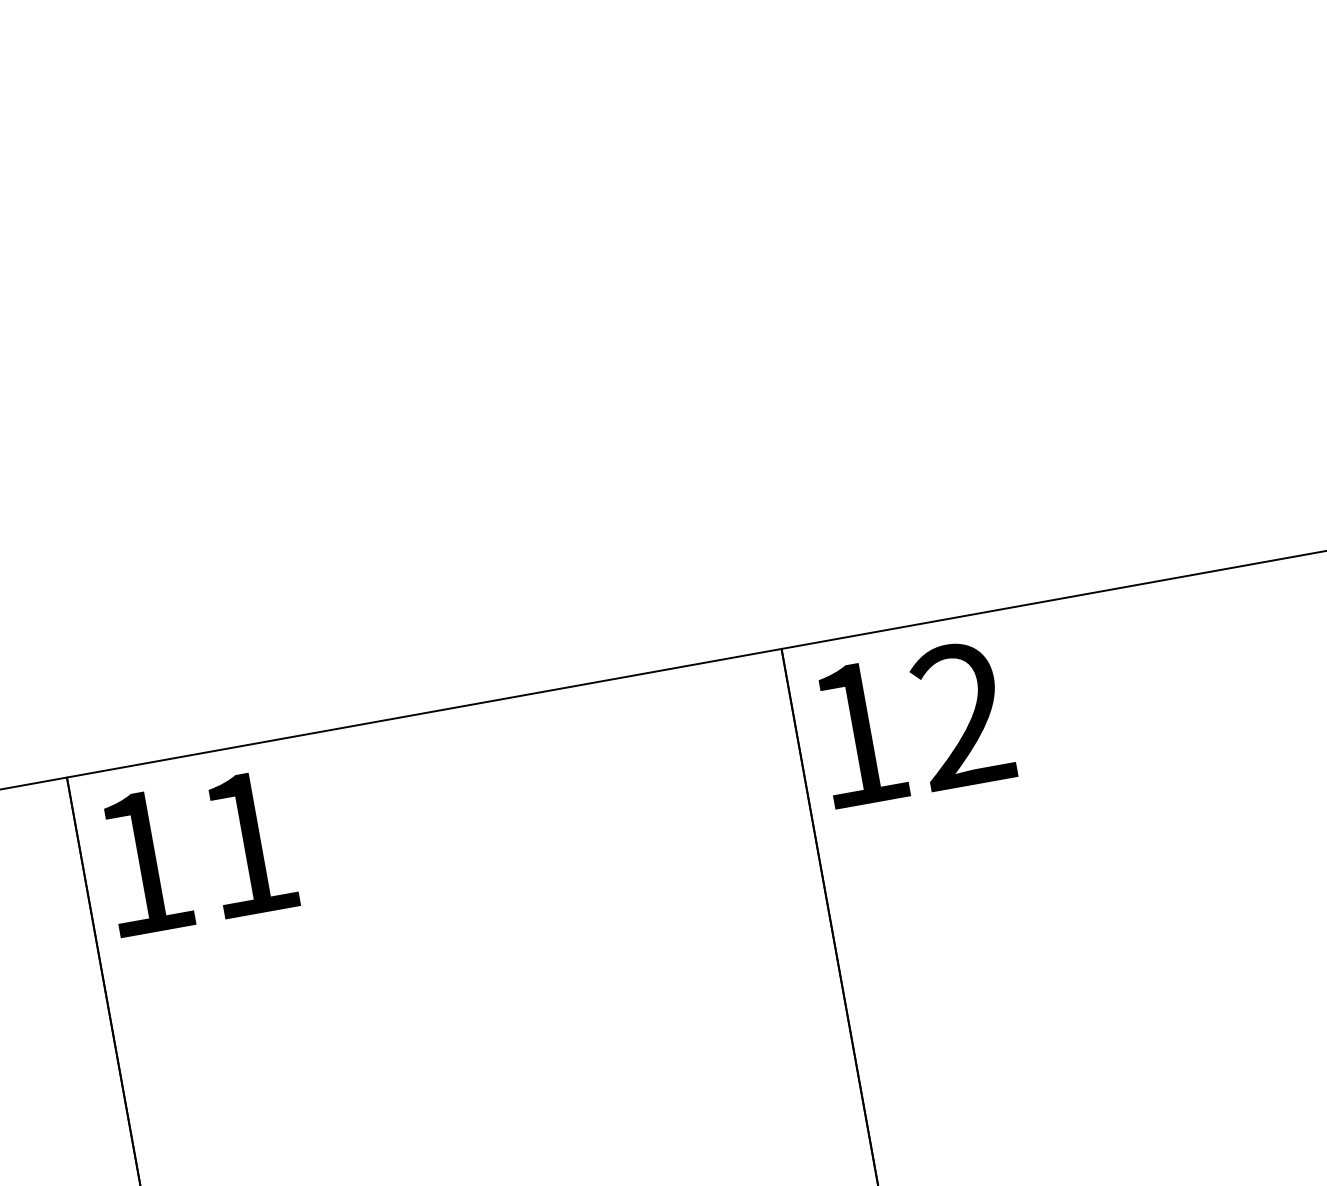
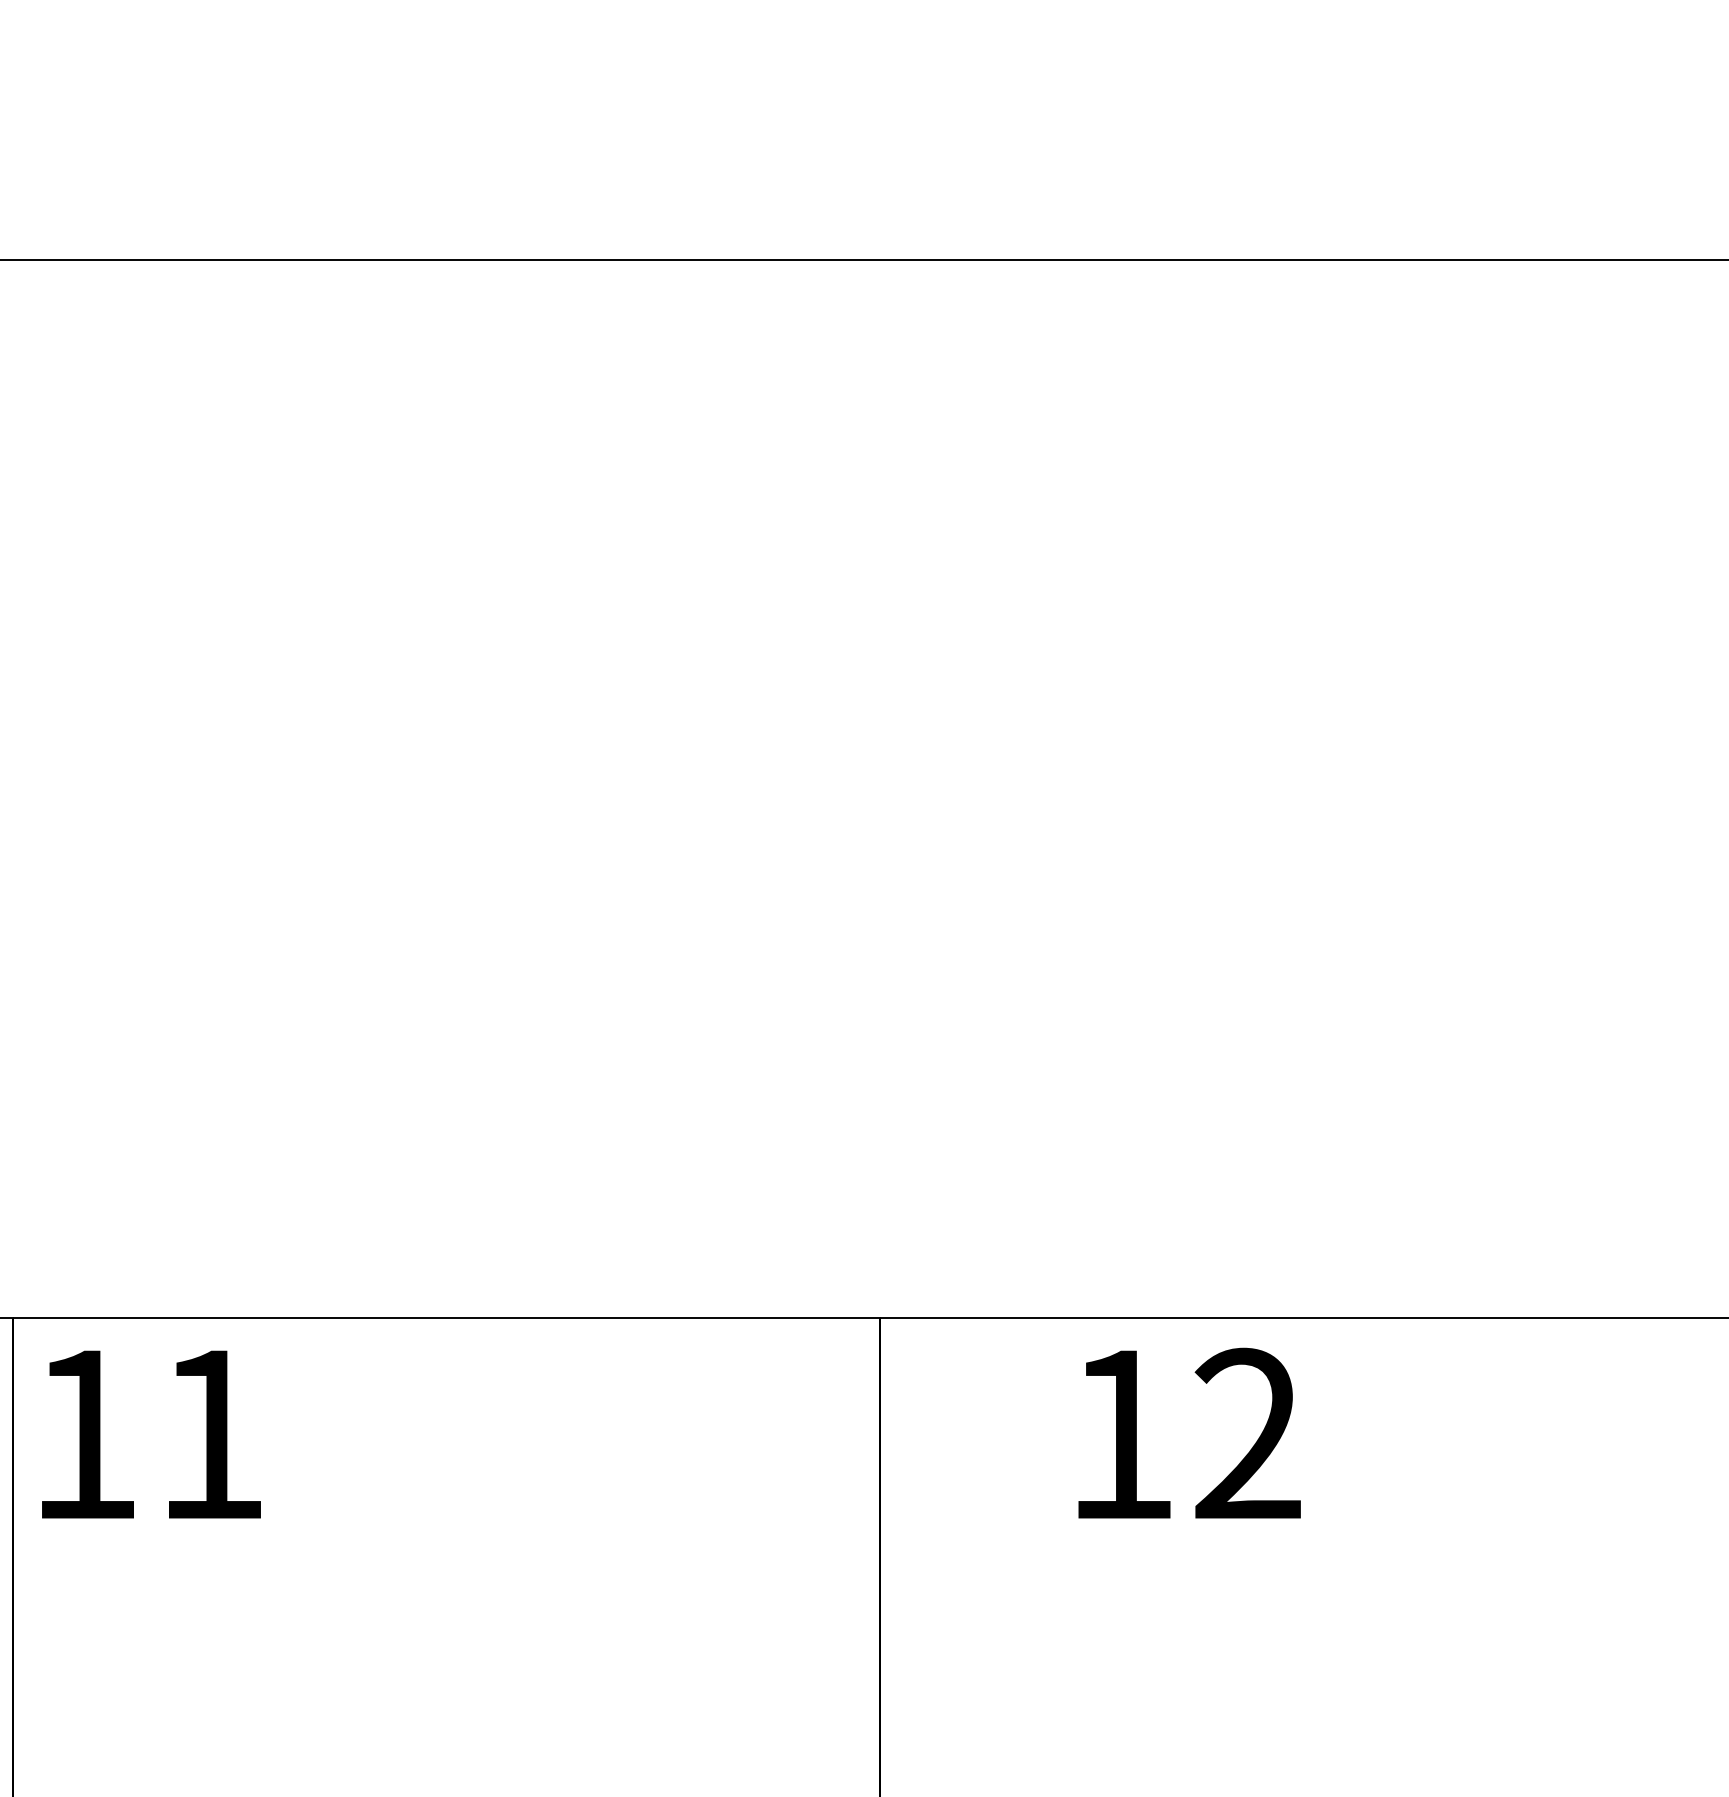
text: (914, 722) -> (1189, 1432), moved

